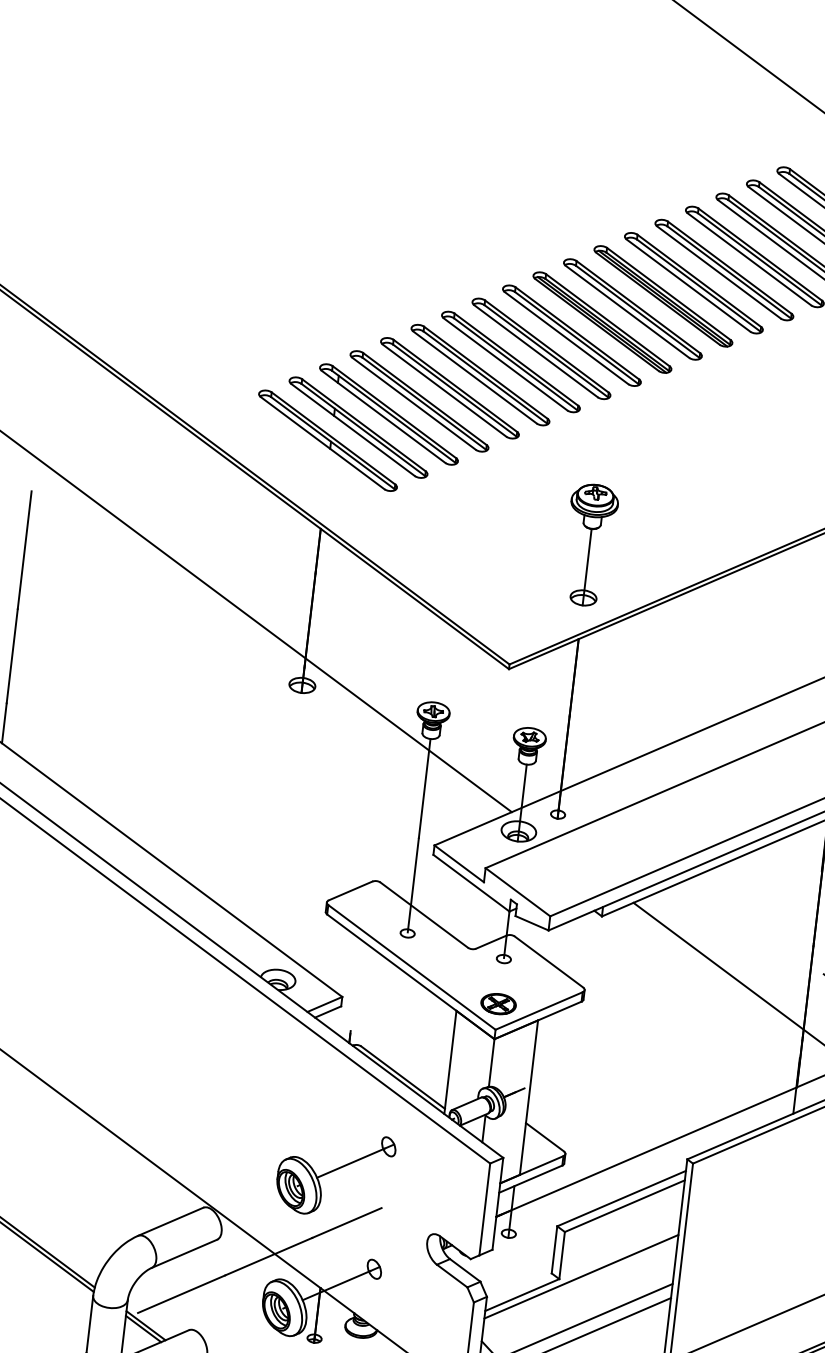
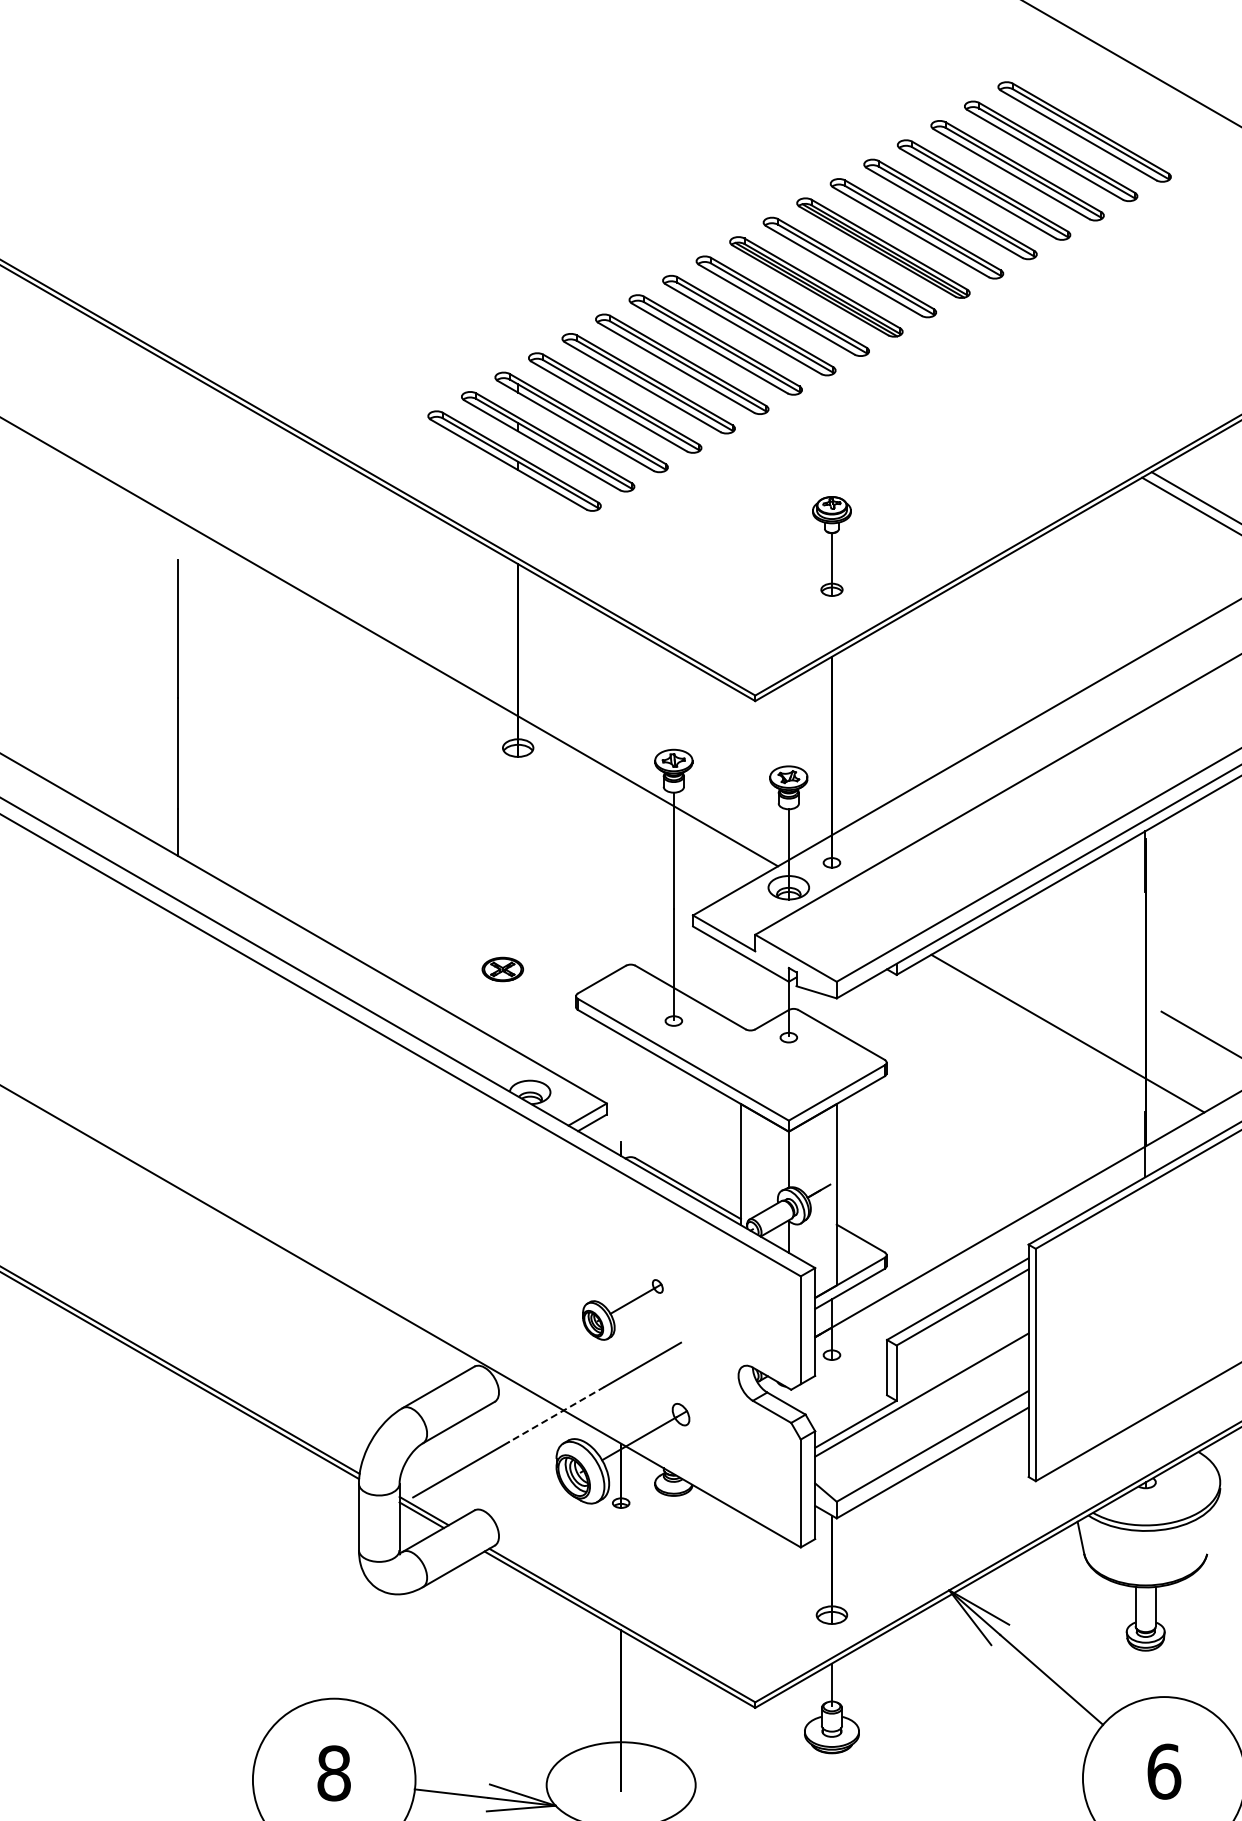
part: (589, 545) -> (831, 546), size x0.7
part: (498, 1004) -> (502, 969), moved
part: (335, 1173) -> (622, 1309), size x0.6
line: (268, 1256) -> (556, 1414), solid -> dashed

